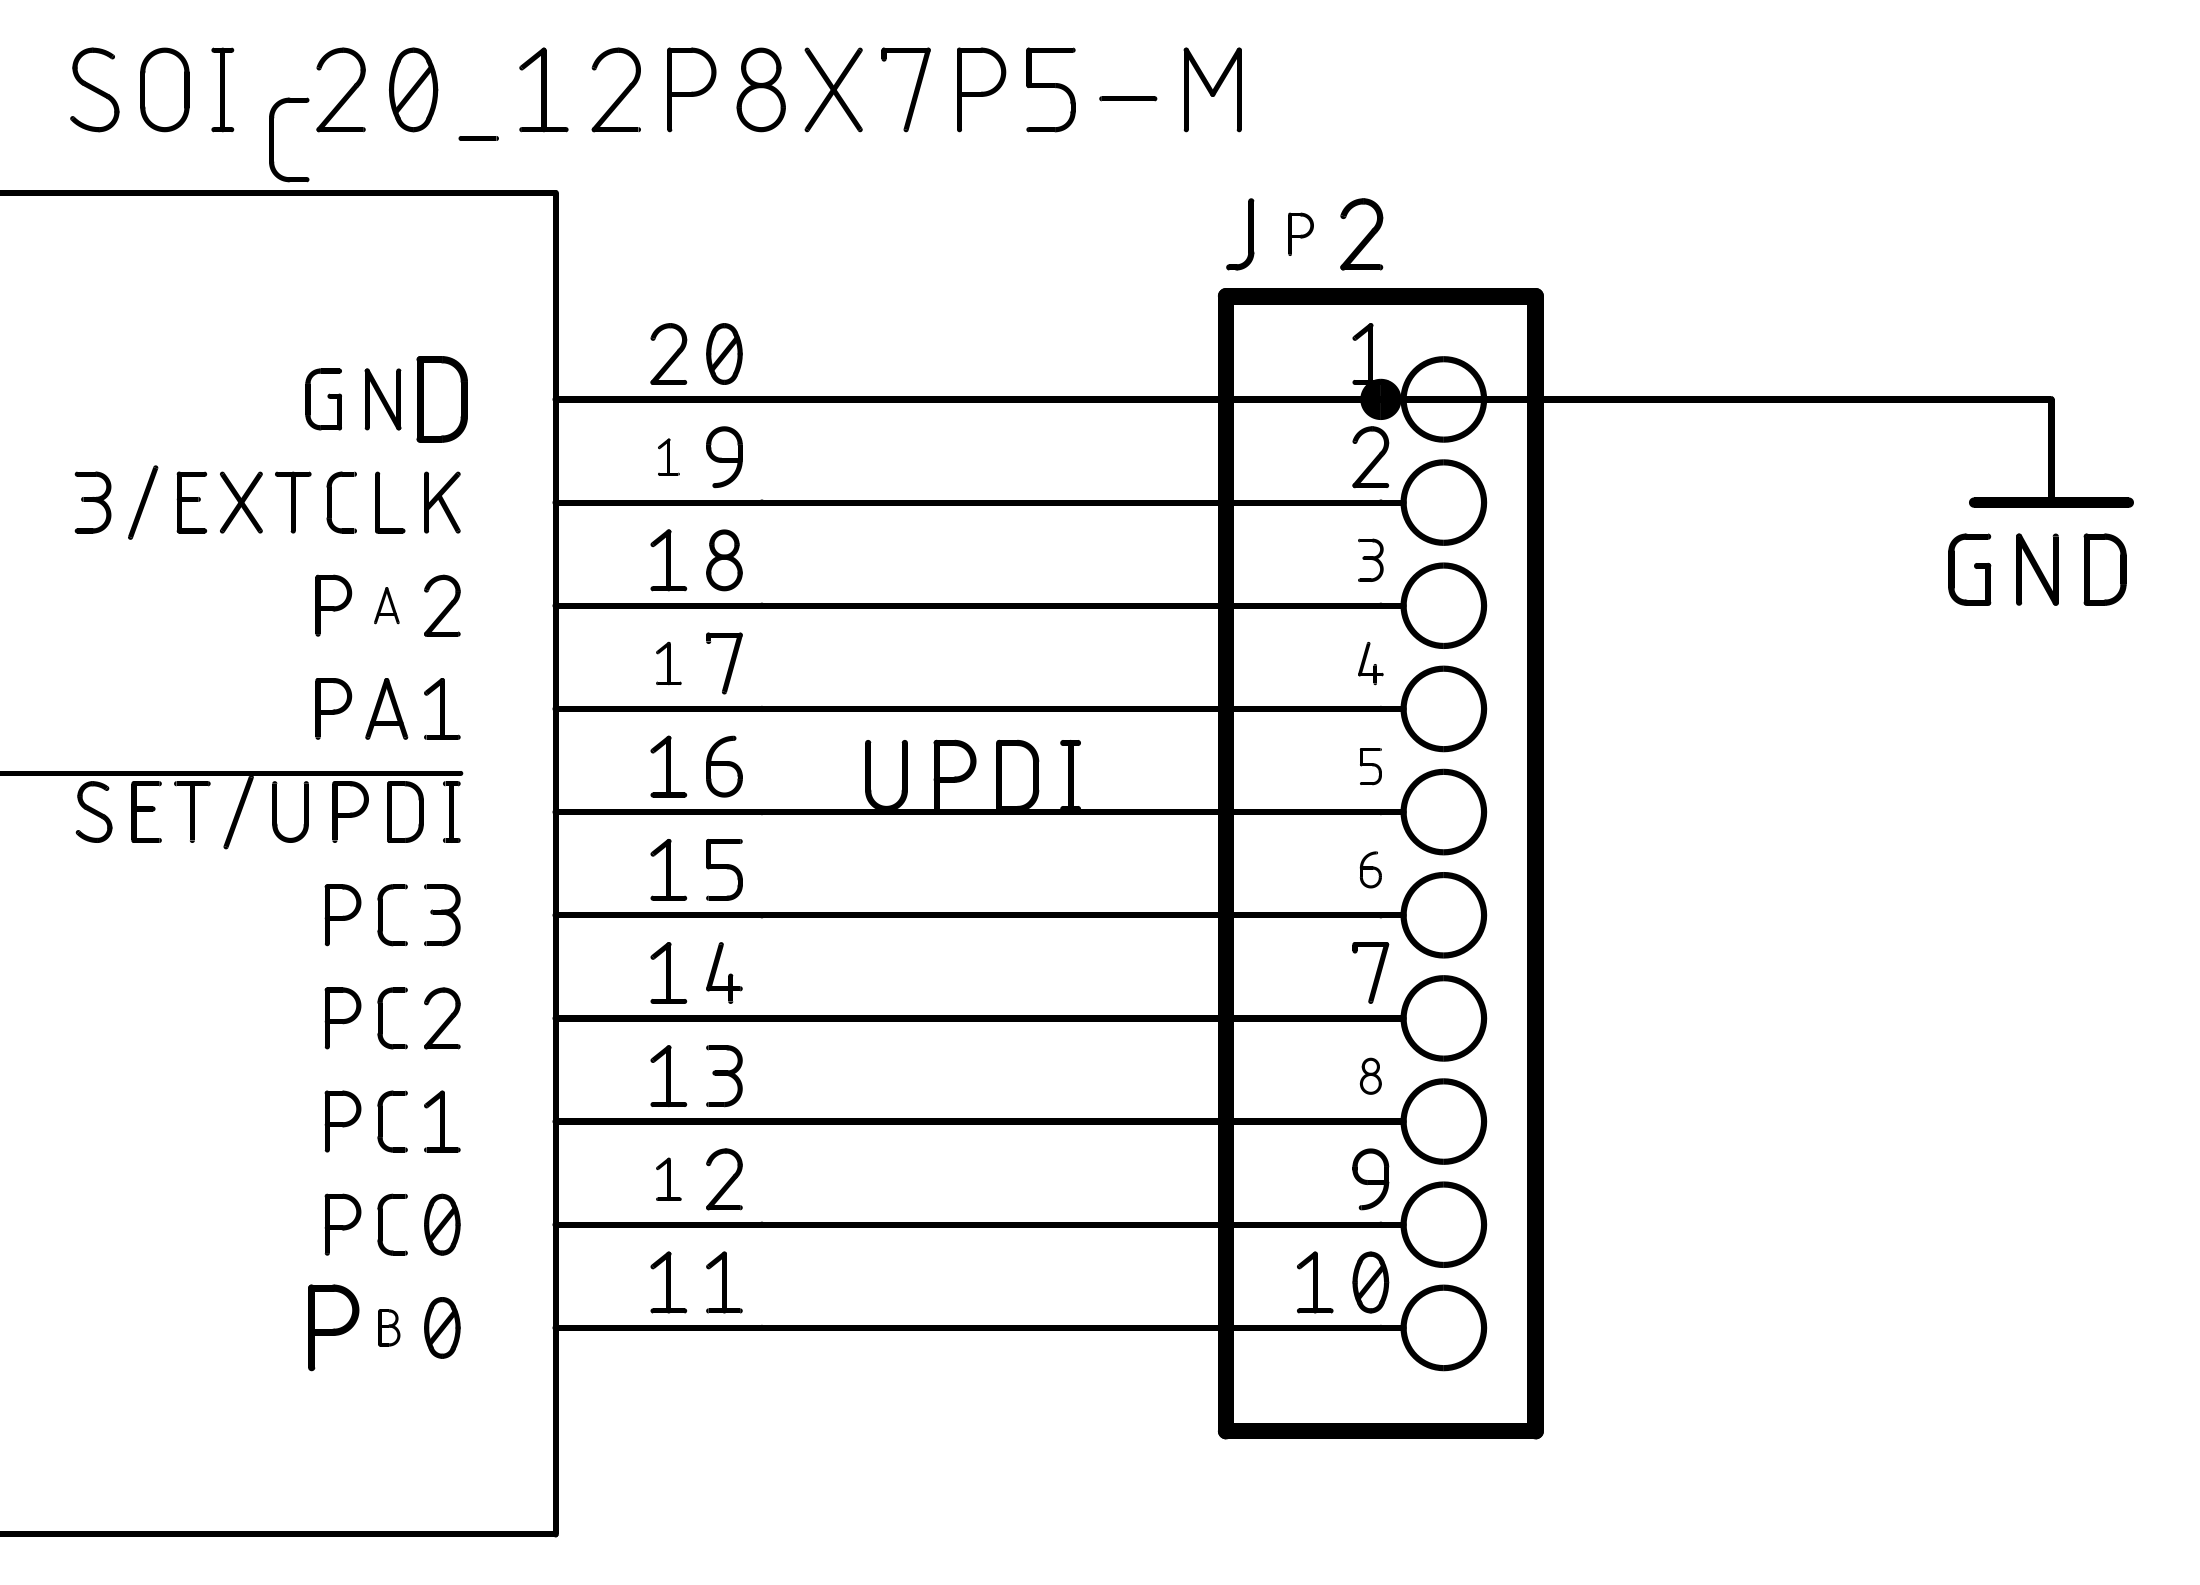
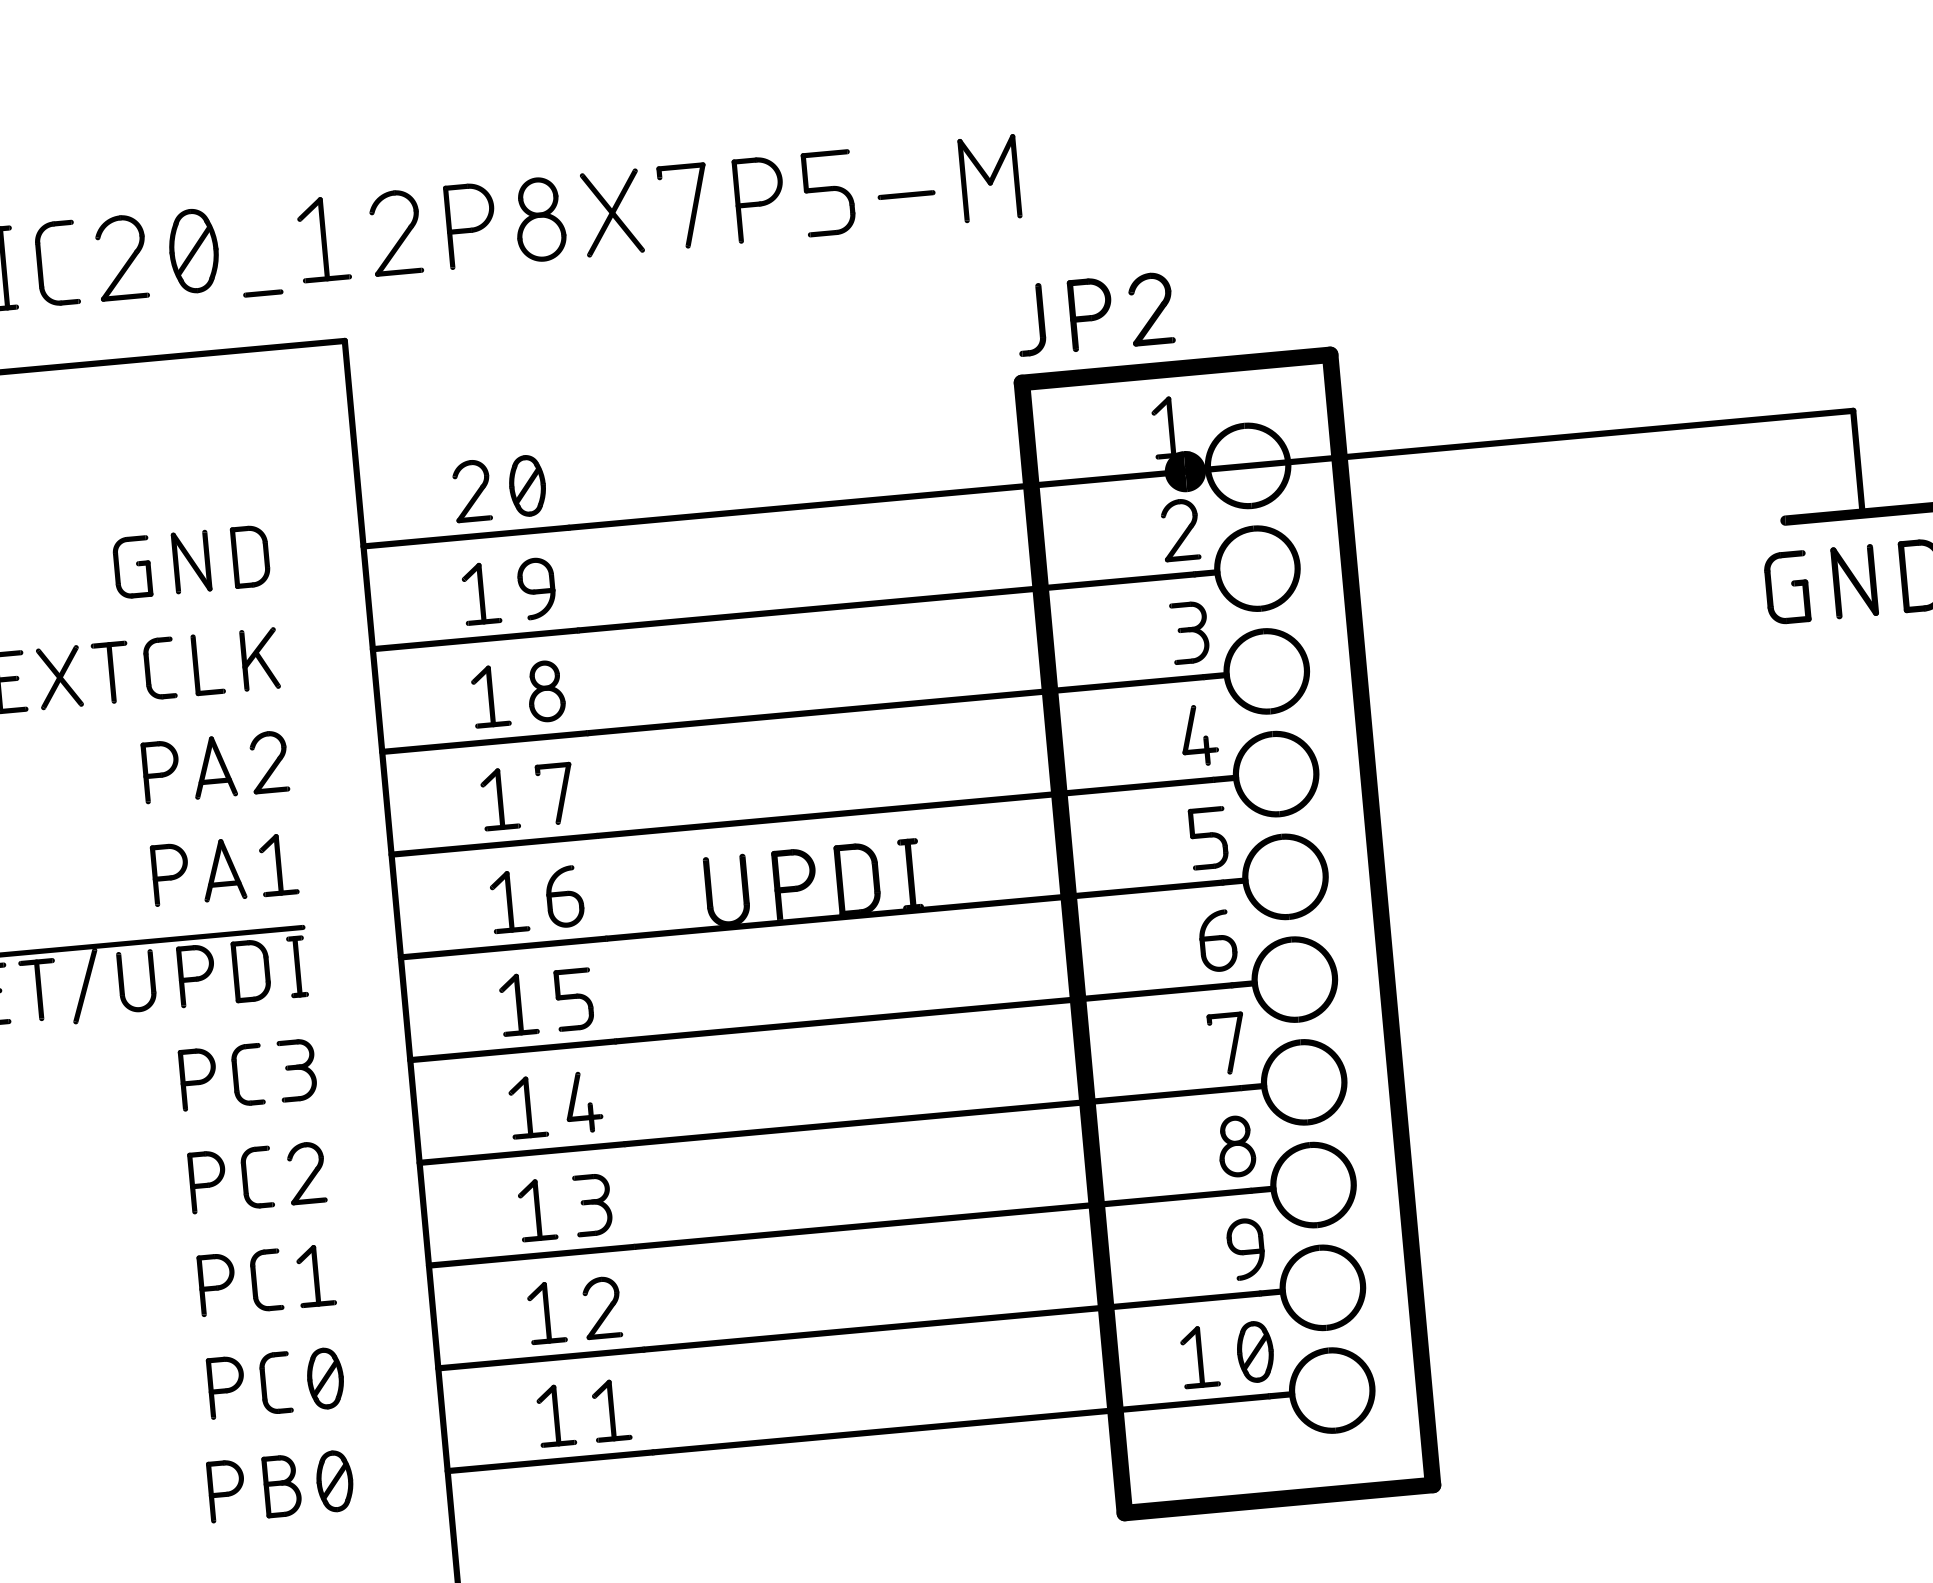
part: (273, 139) -> (41, 264), moved
part: (1300, 234) -> (1090, 314), size x1.67
part: (442, 399) -> (250, 556), size x0.71
part: (668, 456) -> (481, 593), size x1.67
part: (1370, 560) -> (1189, 632), size x1.43
part: (386, 605) -> (213, 766), size x1.67
part: (668, 663) -> (499, 799), size x1.43
part: (1370, 663) -> (1198, 735), size x1.43
part: (1370, 766) -> (1208, 838), size x1.67
part: (1370, 869) -> (1217, 940), size x1.67
part: (1370, 1076) -> (1236, 1146), size x1.67
part: (668, 1179) -> (546, 1313), size x1.43
part: (333, 1327) -> (226, 1490), size x0.71
part: (389, 1327) -> (282, 1485), size x1.67

